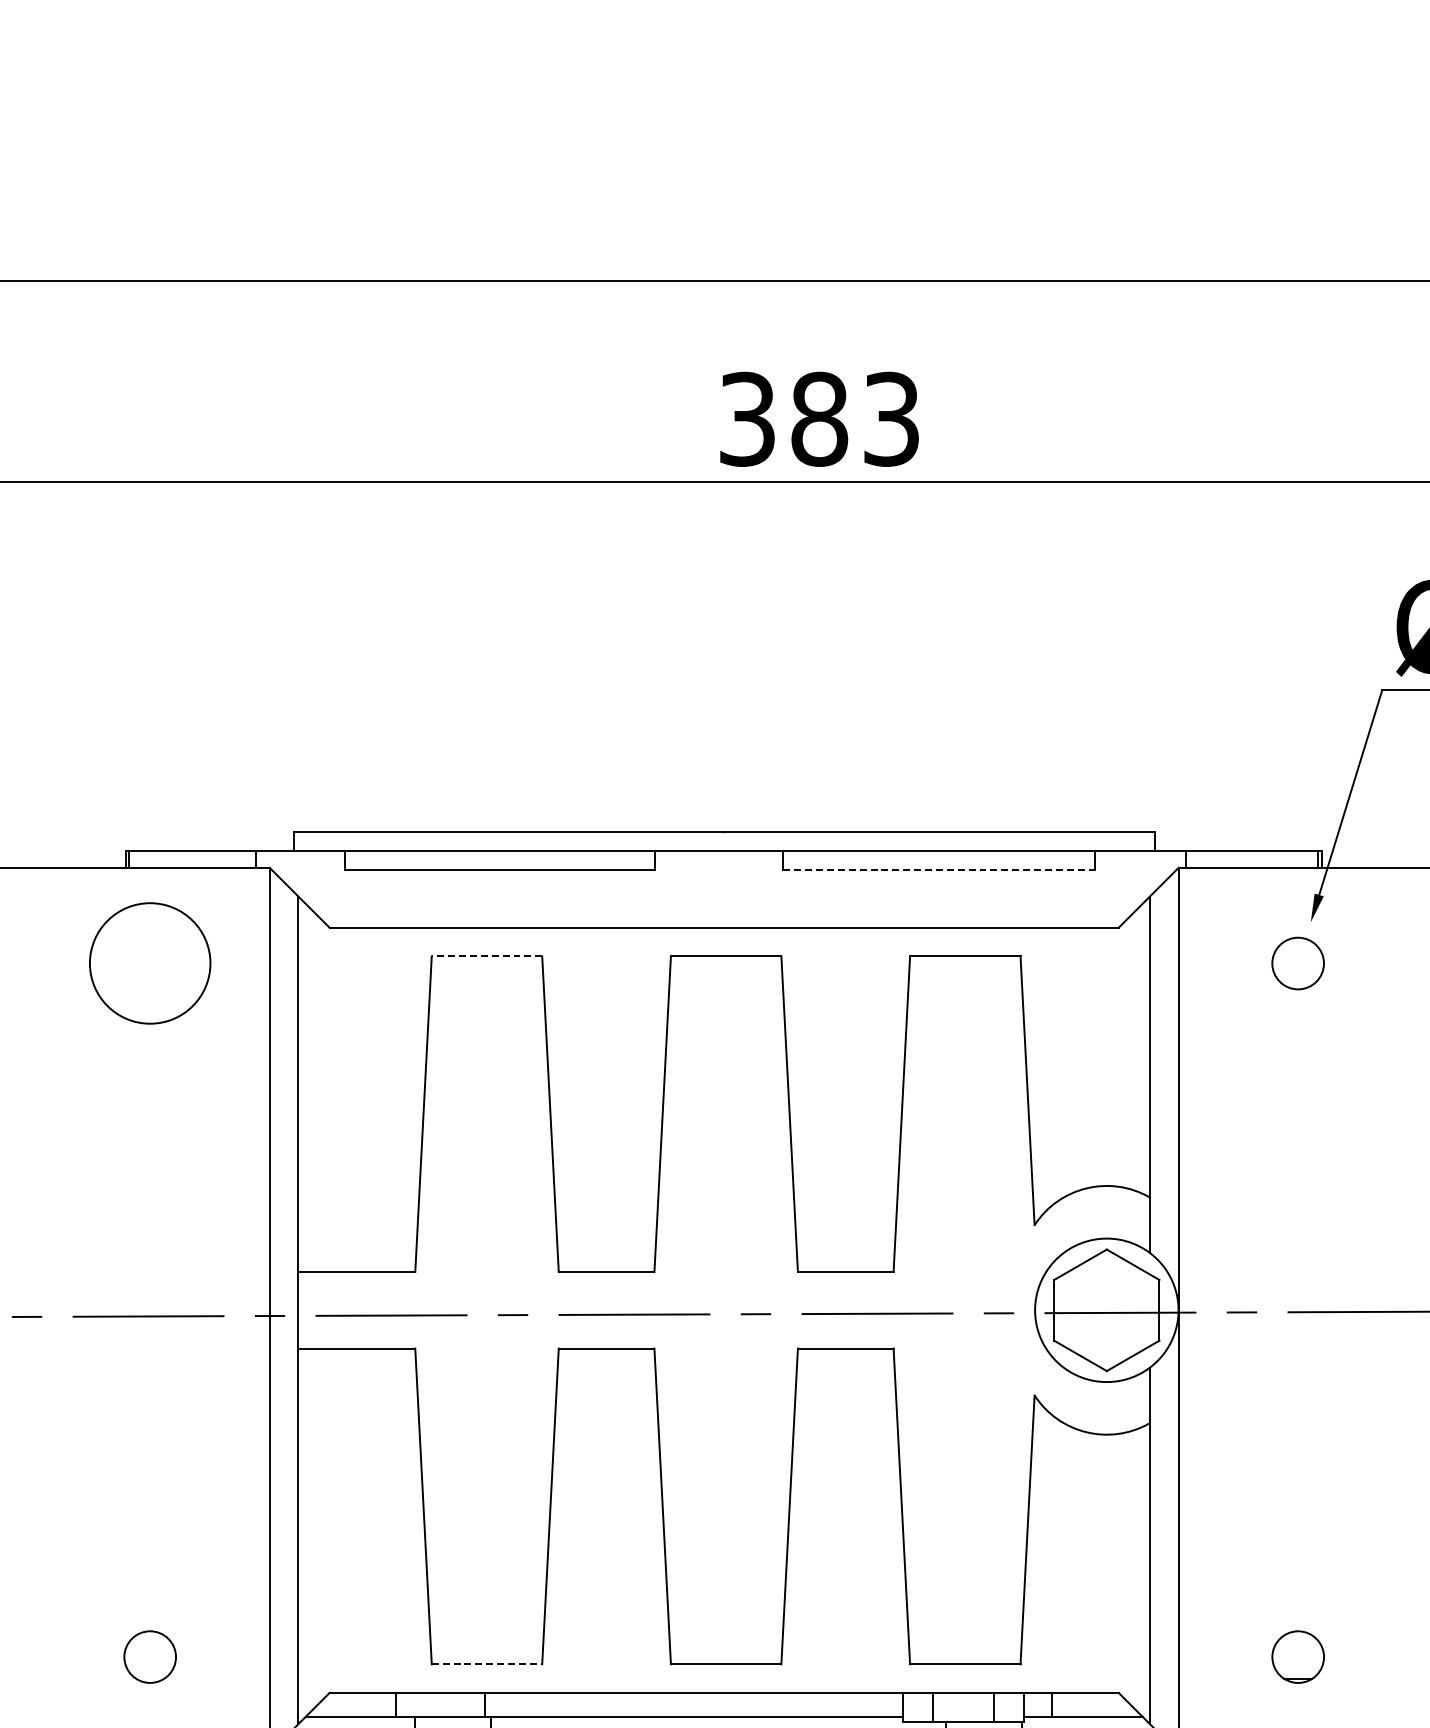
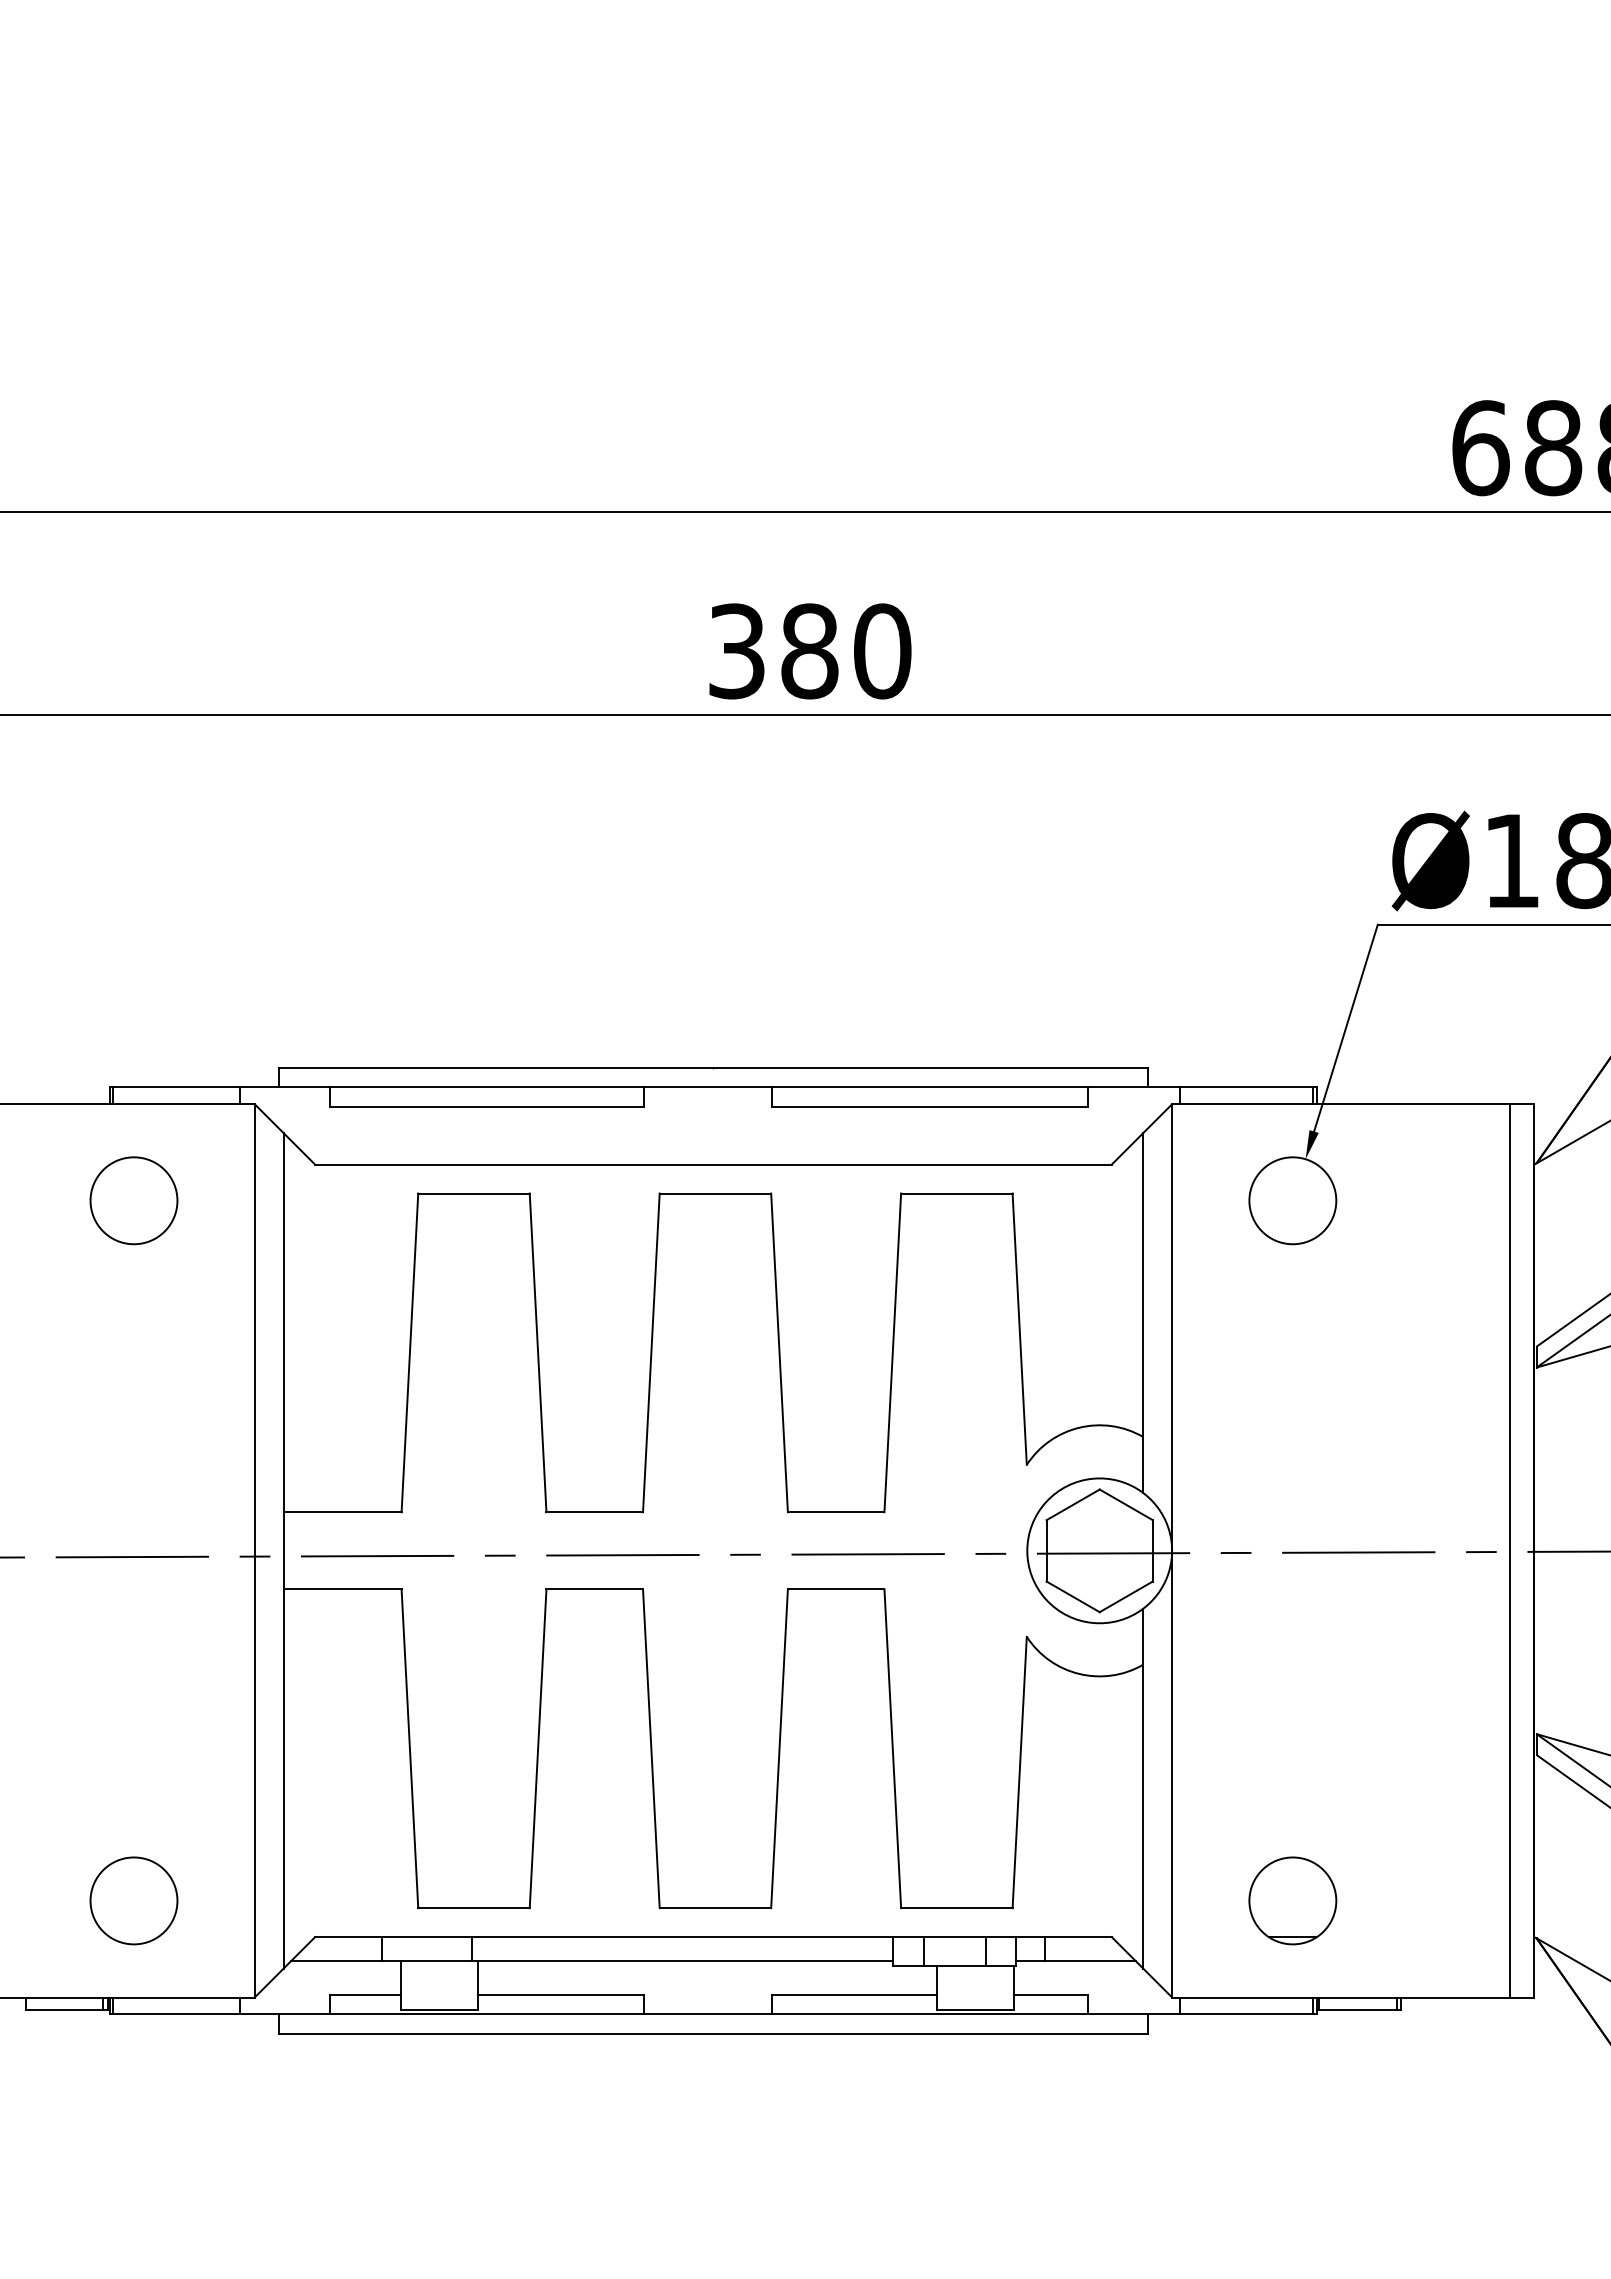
text: (891, 419) -> (882, 651), 383 -> 380
line: (939, 870) -> (930, 1106), dashed -> solid
line: (487, 956) -> (474, 1193), dashed -> solid
circle: (149, 963) -> (133, 1200), size x0.71
circle: (1297, 963) -> (1292, 1200), size x1.67
circle: (149, 1656) -> (133, 1900), size x1.67
part: (1297, 1656) -> (1292, 1900), size x1.67
line: (487, 1664) -> (474, 1908), dashed -> solid

